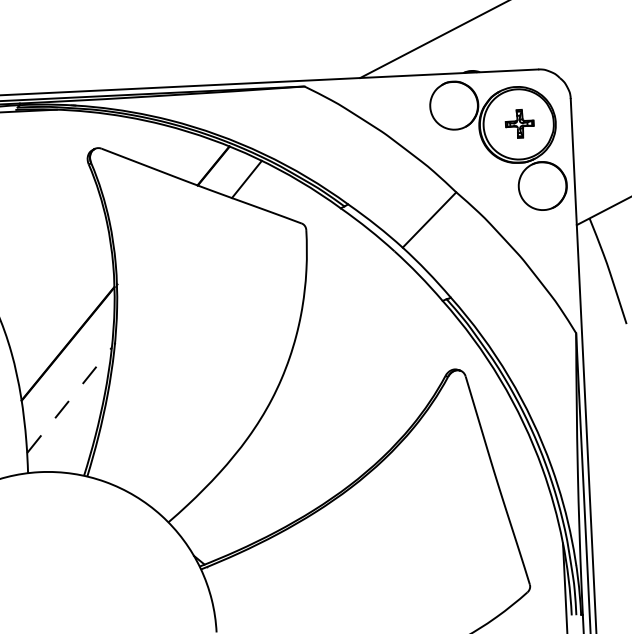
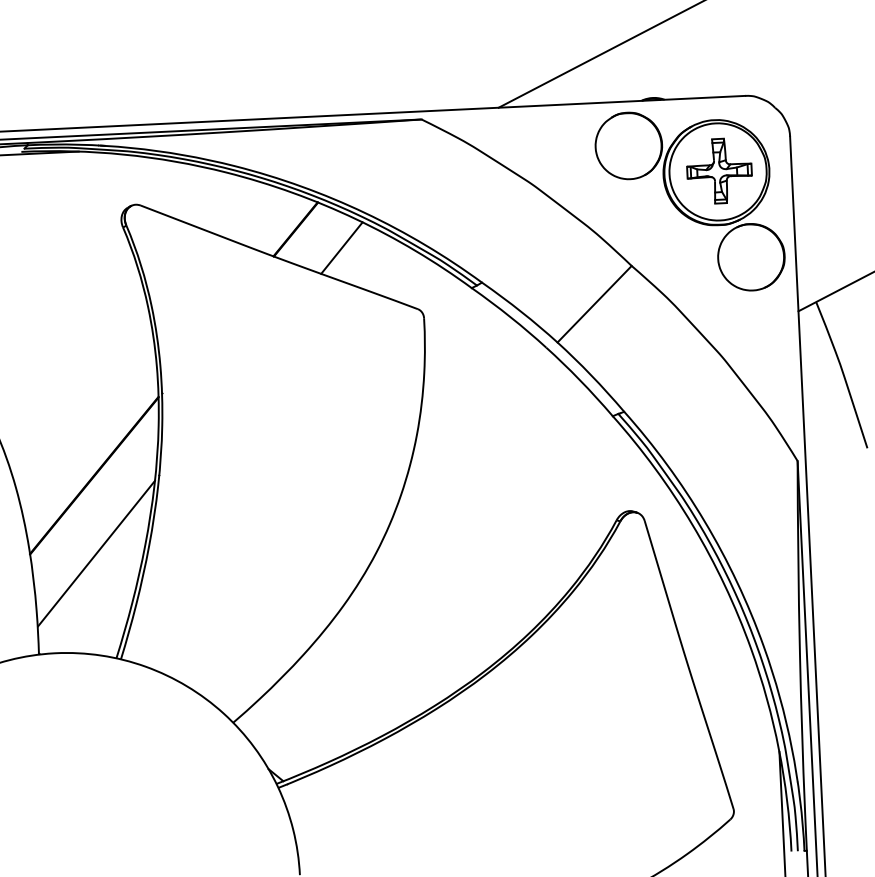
part: (519, 123) -> (719, 170), size x1.67
line: (70, 399) -> (97, 552), dashed -> solid

